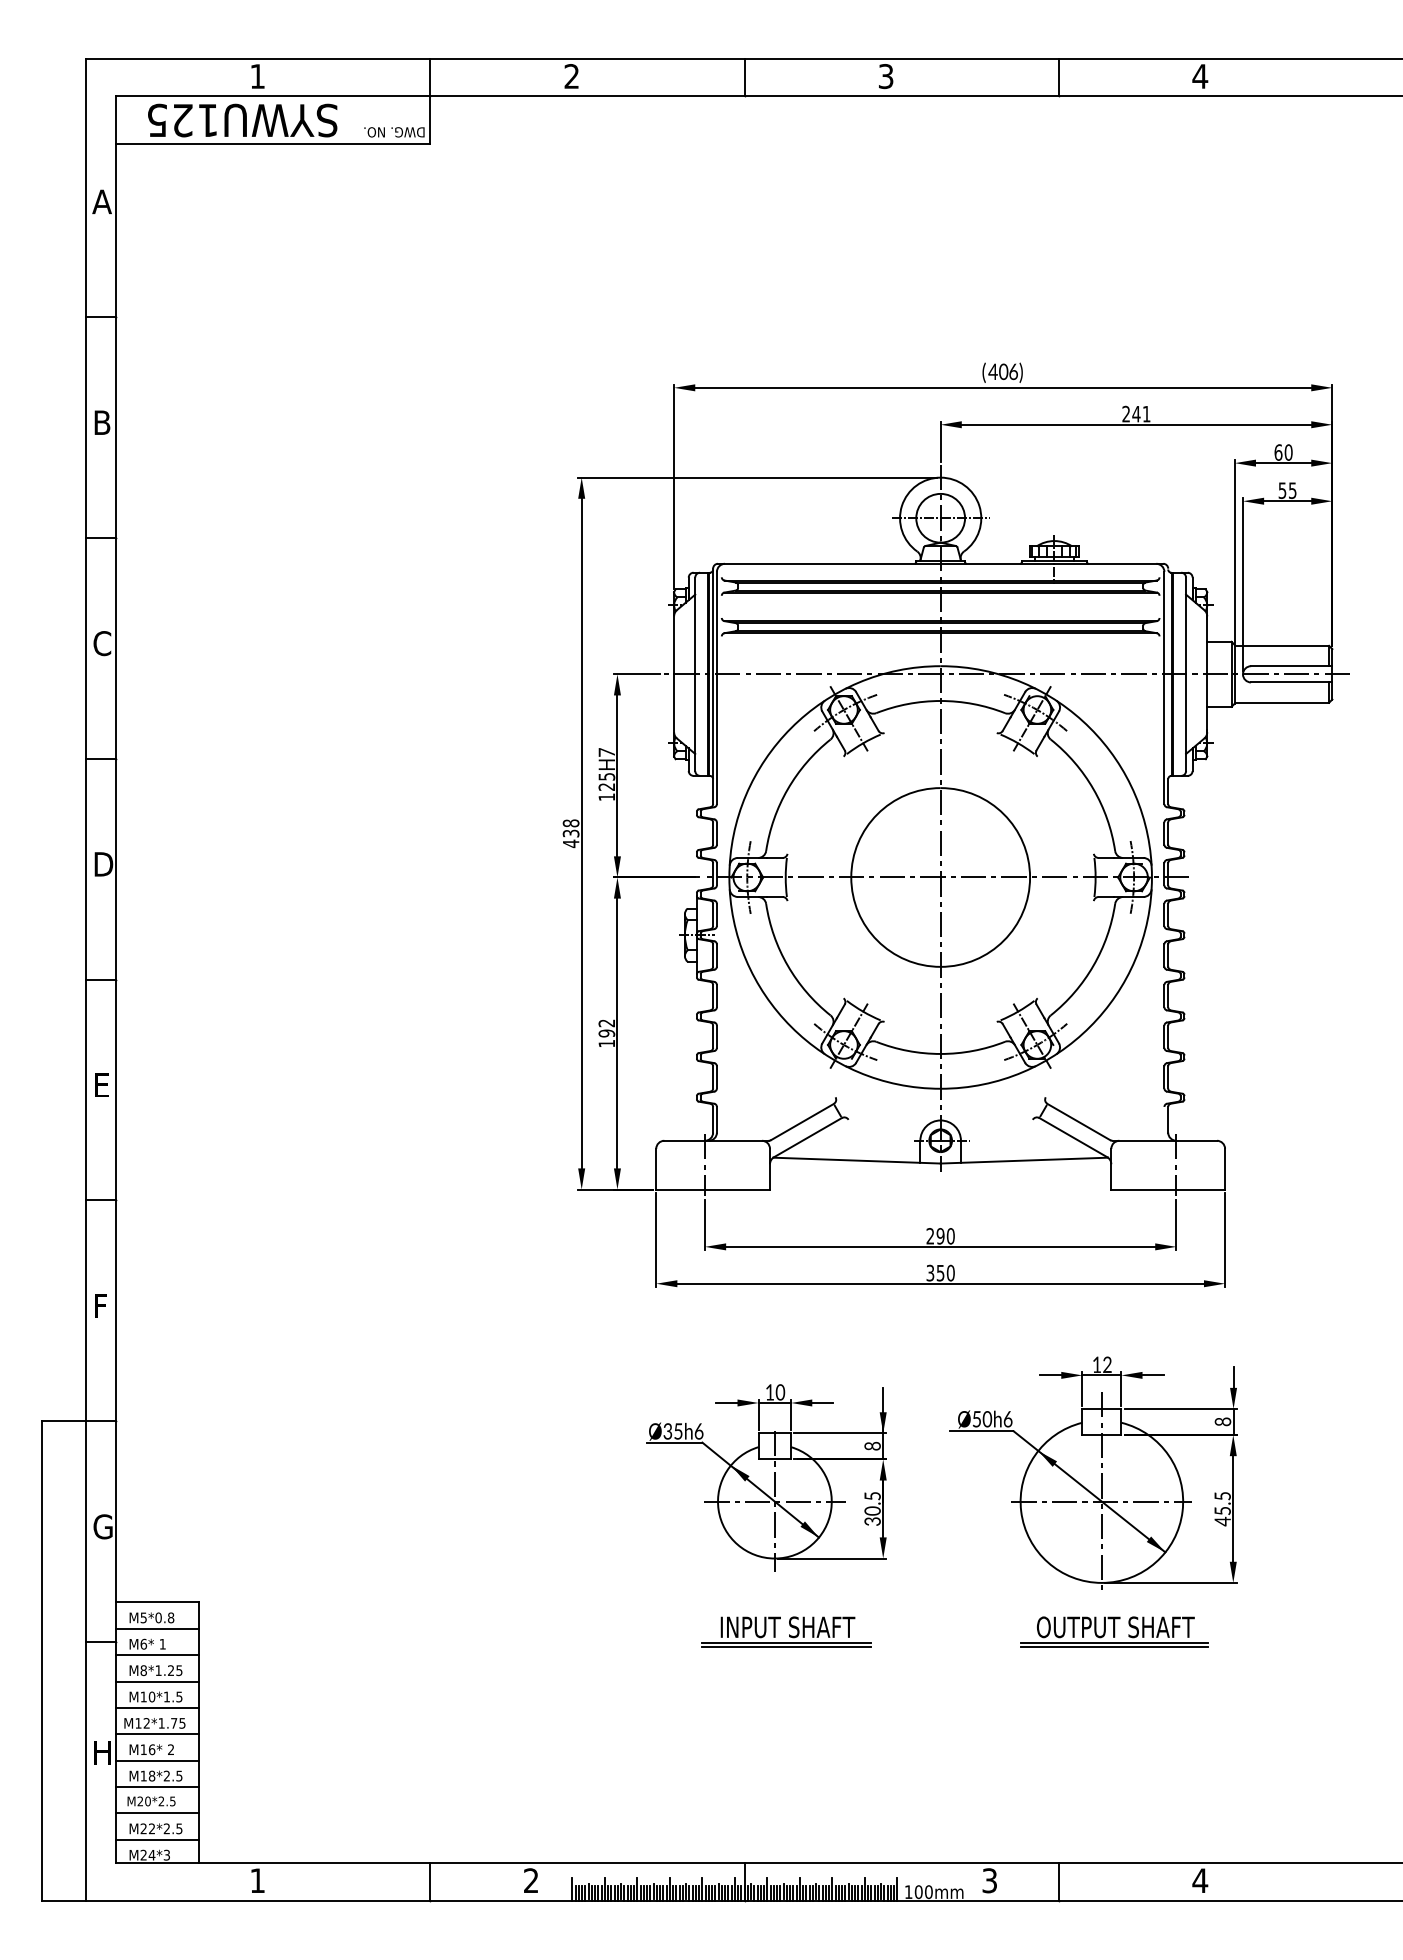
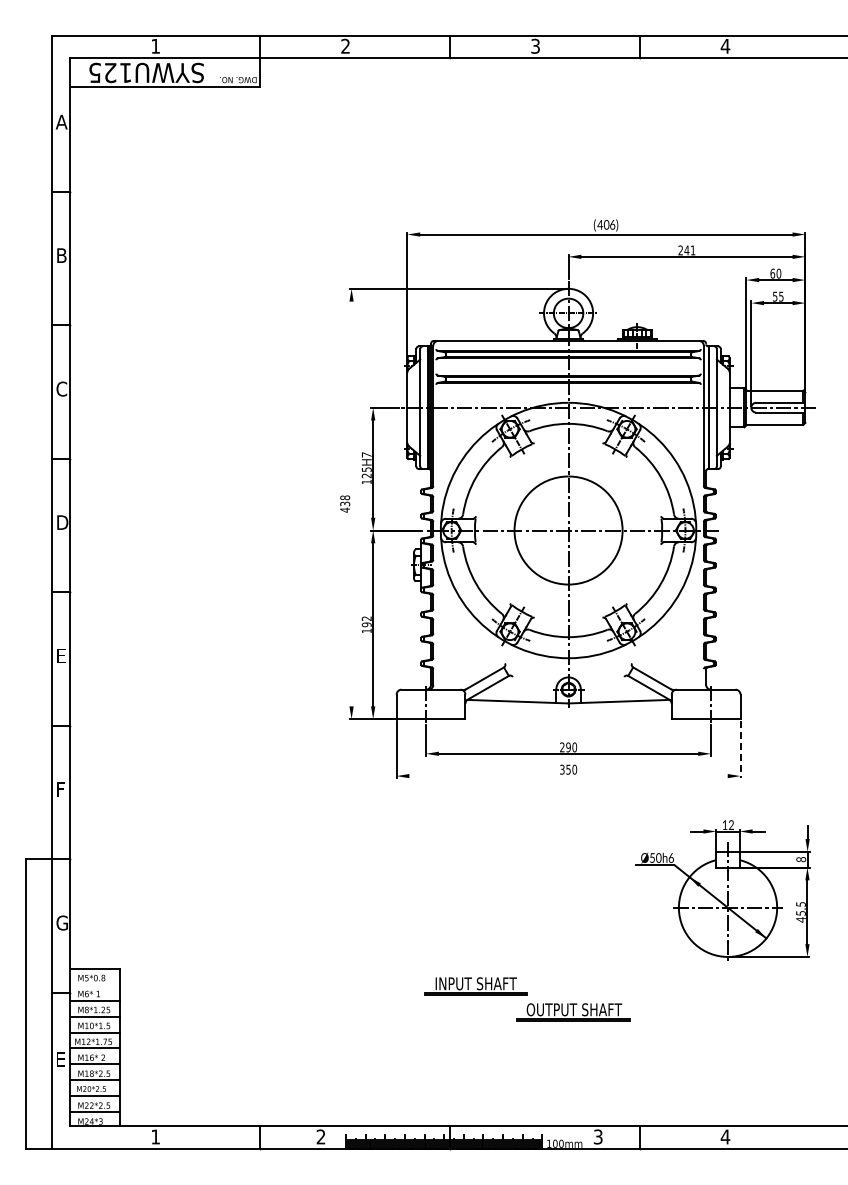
line: (581, 832) -> (351, 503), removed
line: (1225, 1241) -> (740, 750), solid -> dashed
line: (940, 1284) -> (568, 776), removed
part: (1092, 1472) -> (722, 890), moved
part: (766, 1477) -> (463, 893), removed
line: (158, 1628) -> (95, 984), removed
part: (1114, 1631) -> (573, 1012), moved
text: (103, 1752) -> (62, 1059), H -> E

